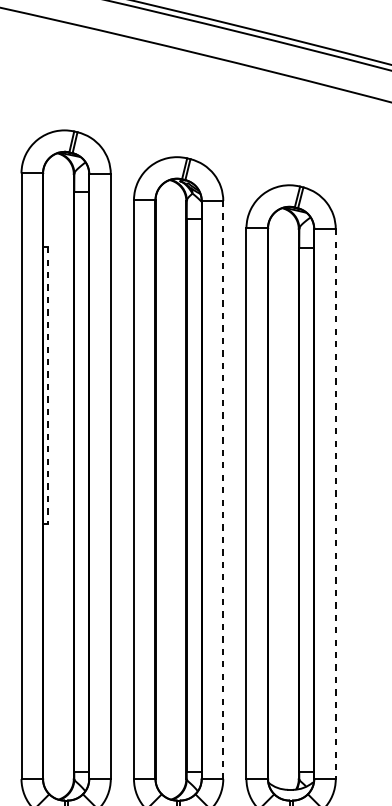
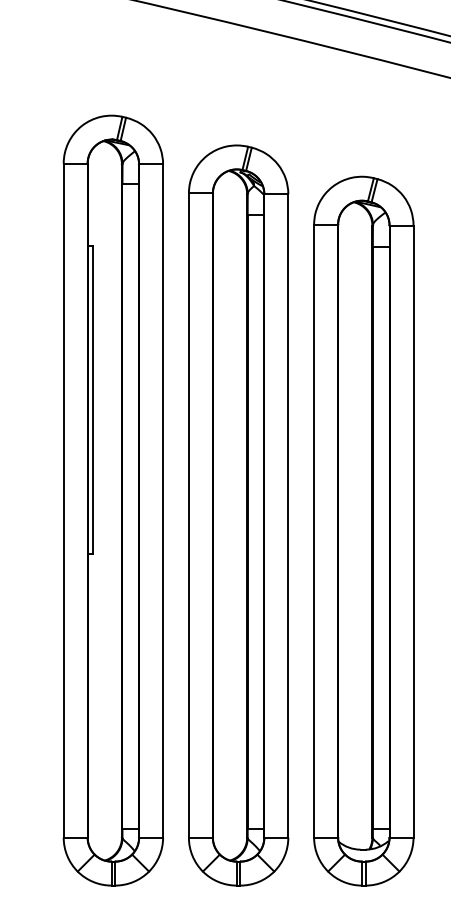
line: (48, 386) -> (93, 400), dashed -> solid
line: (223, 489) -> (288, 515), dashed -> solid
line: (335, 504) -> (413, 532), dashed -> solid

